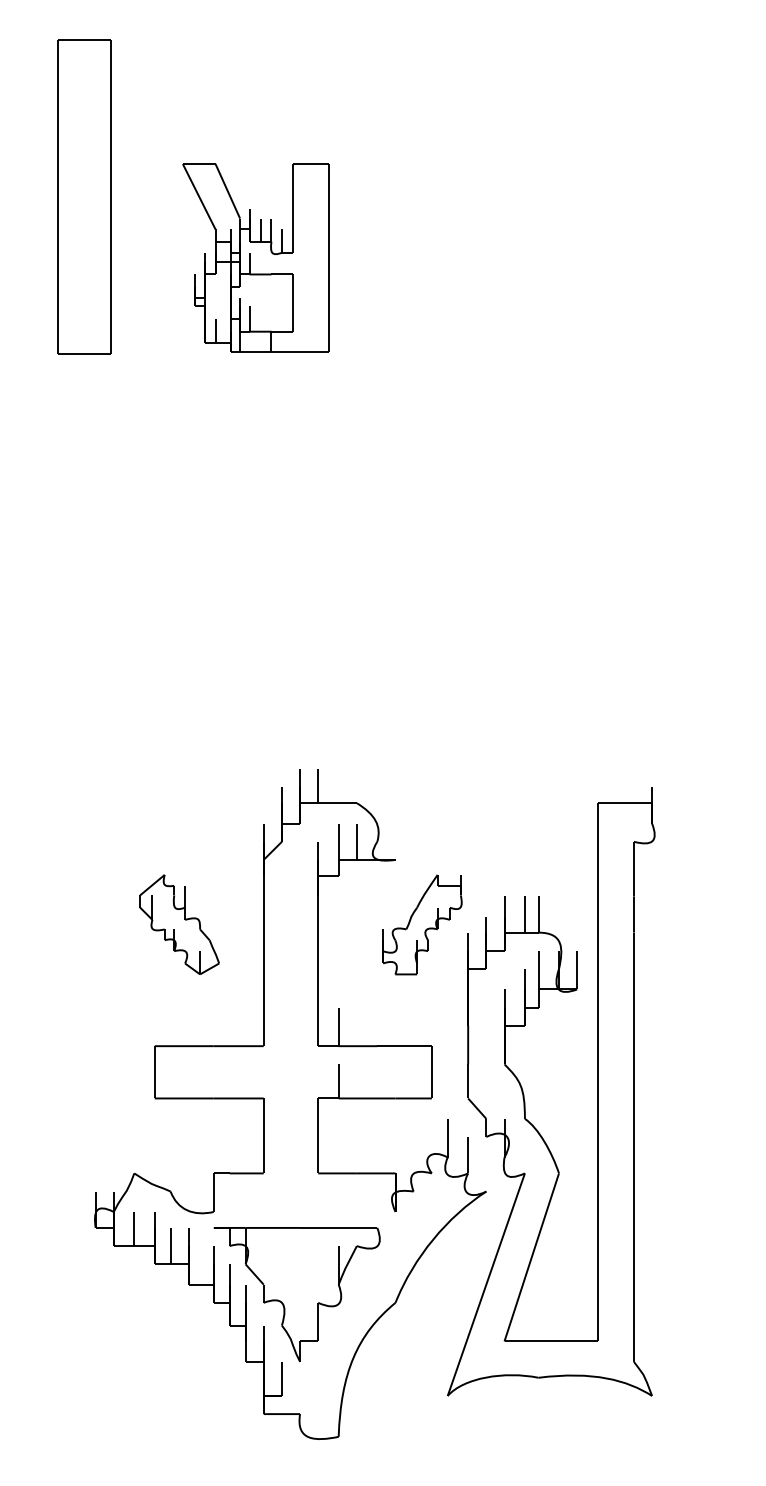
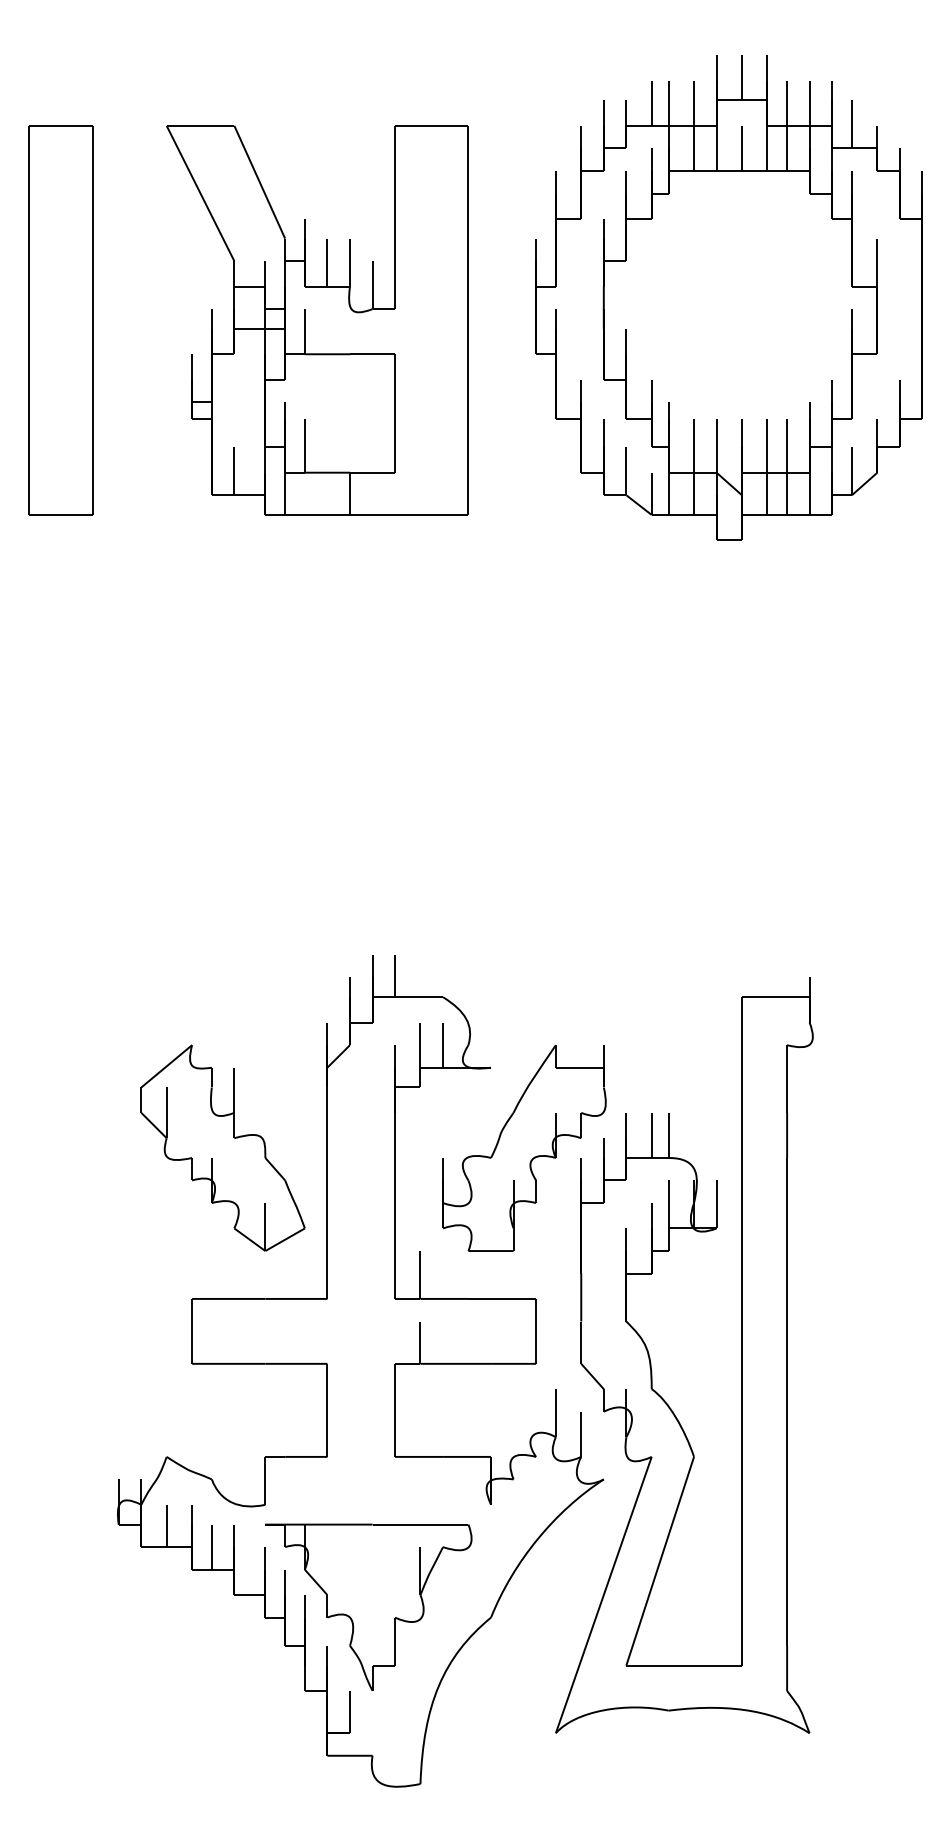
part: (84, 196) -> (60, 320), moved
part: (586, 239) -> (728, 297), added
part: (255, 258) -> (317, 320), size x1.67
part: (179, 924) -> (222, 1147), size x1.67
part: (422, 924) -> (524, 1147), size x1.67

